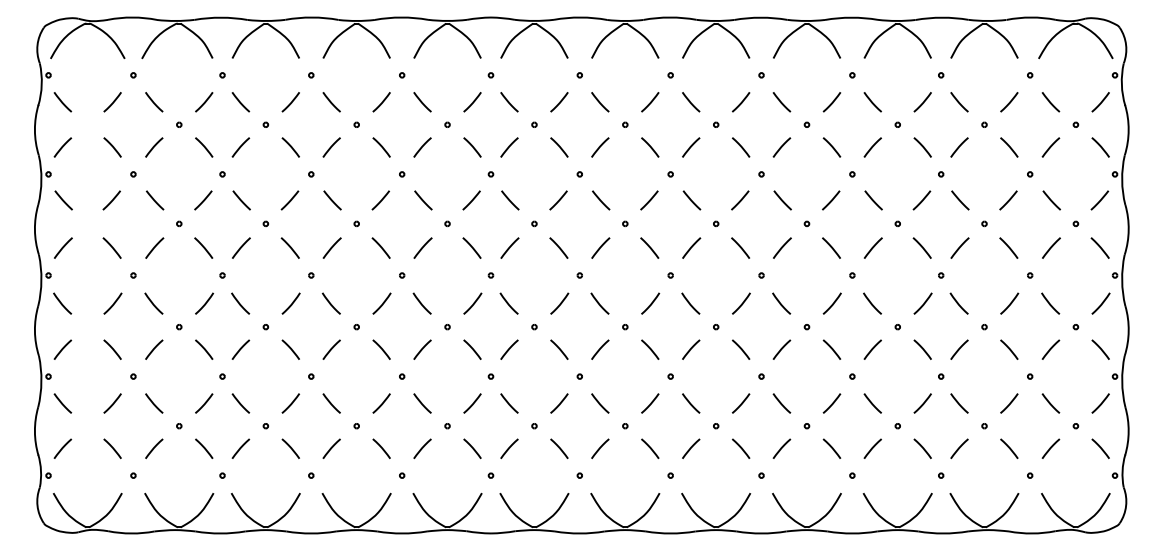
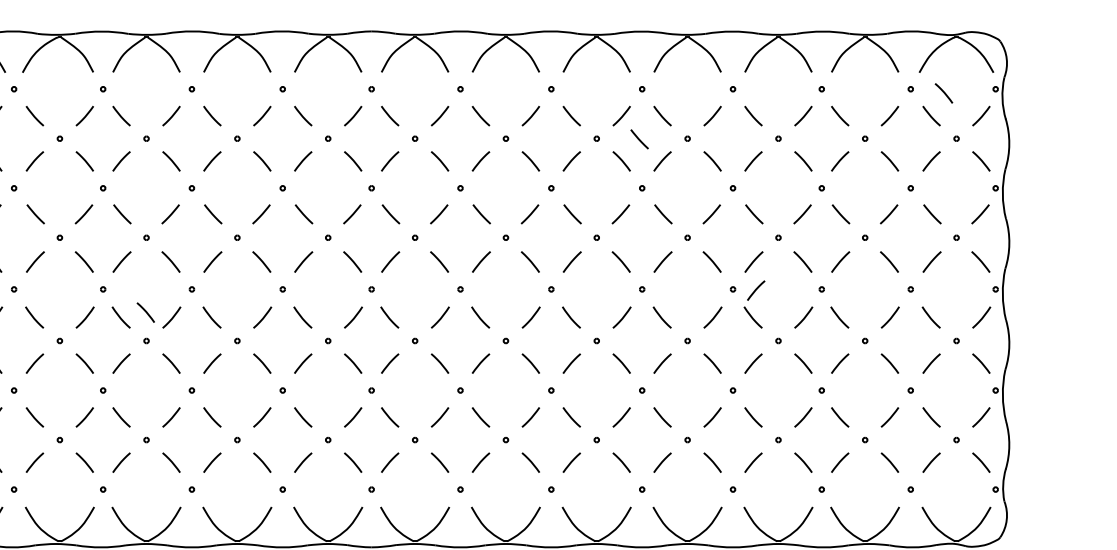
line: (1063, 79) -> (944, 93), added
line: (758, 125) -> (639, 139), added
line: (875, 276) -> (756, 290), added
line: (265, 298) -> (146, 312), added

